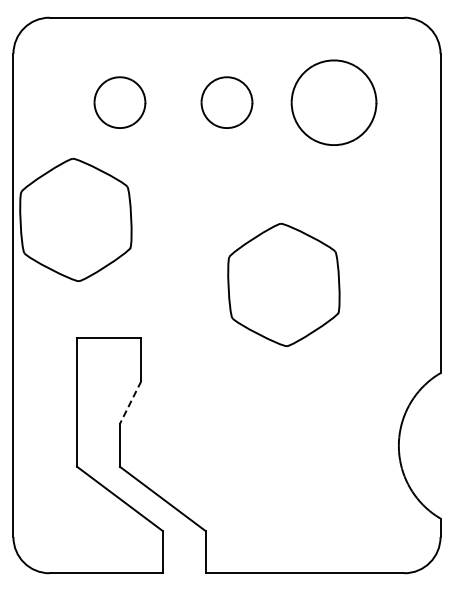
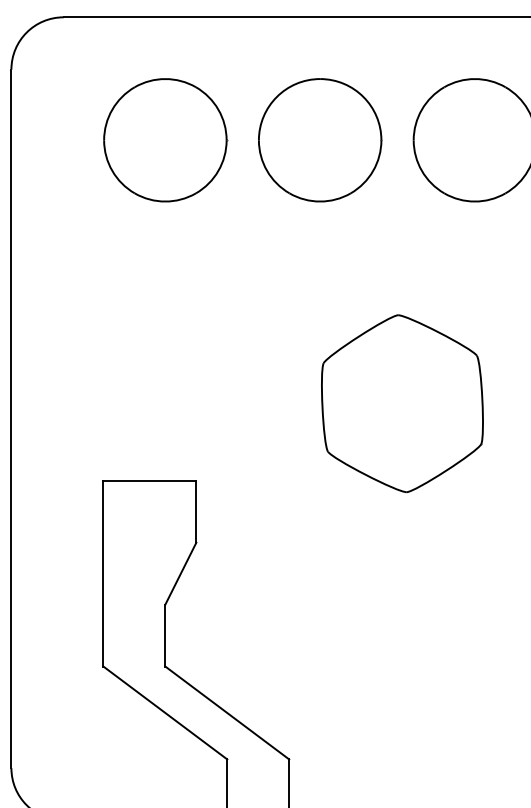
part: (119, 102) -> (164, 139), size x1.67
part: (226, 102) -> (319, 139), size x1.67
part: (75, 219) -> (101, 309), removed
line: (130, 402) -> (180, 573), dashed -> solid

